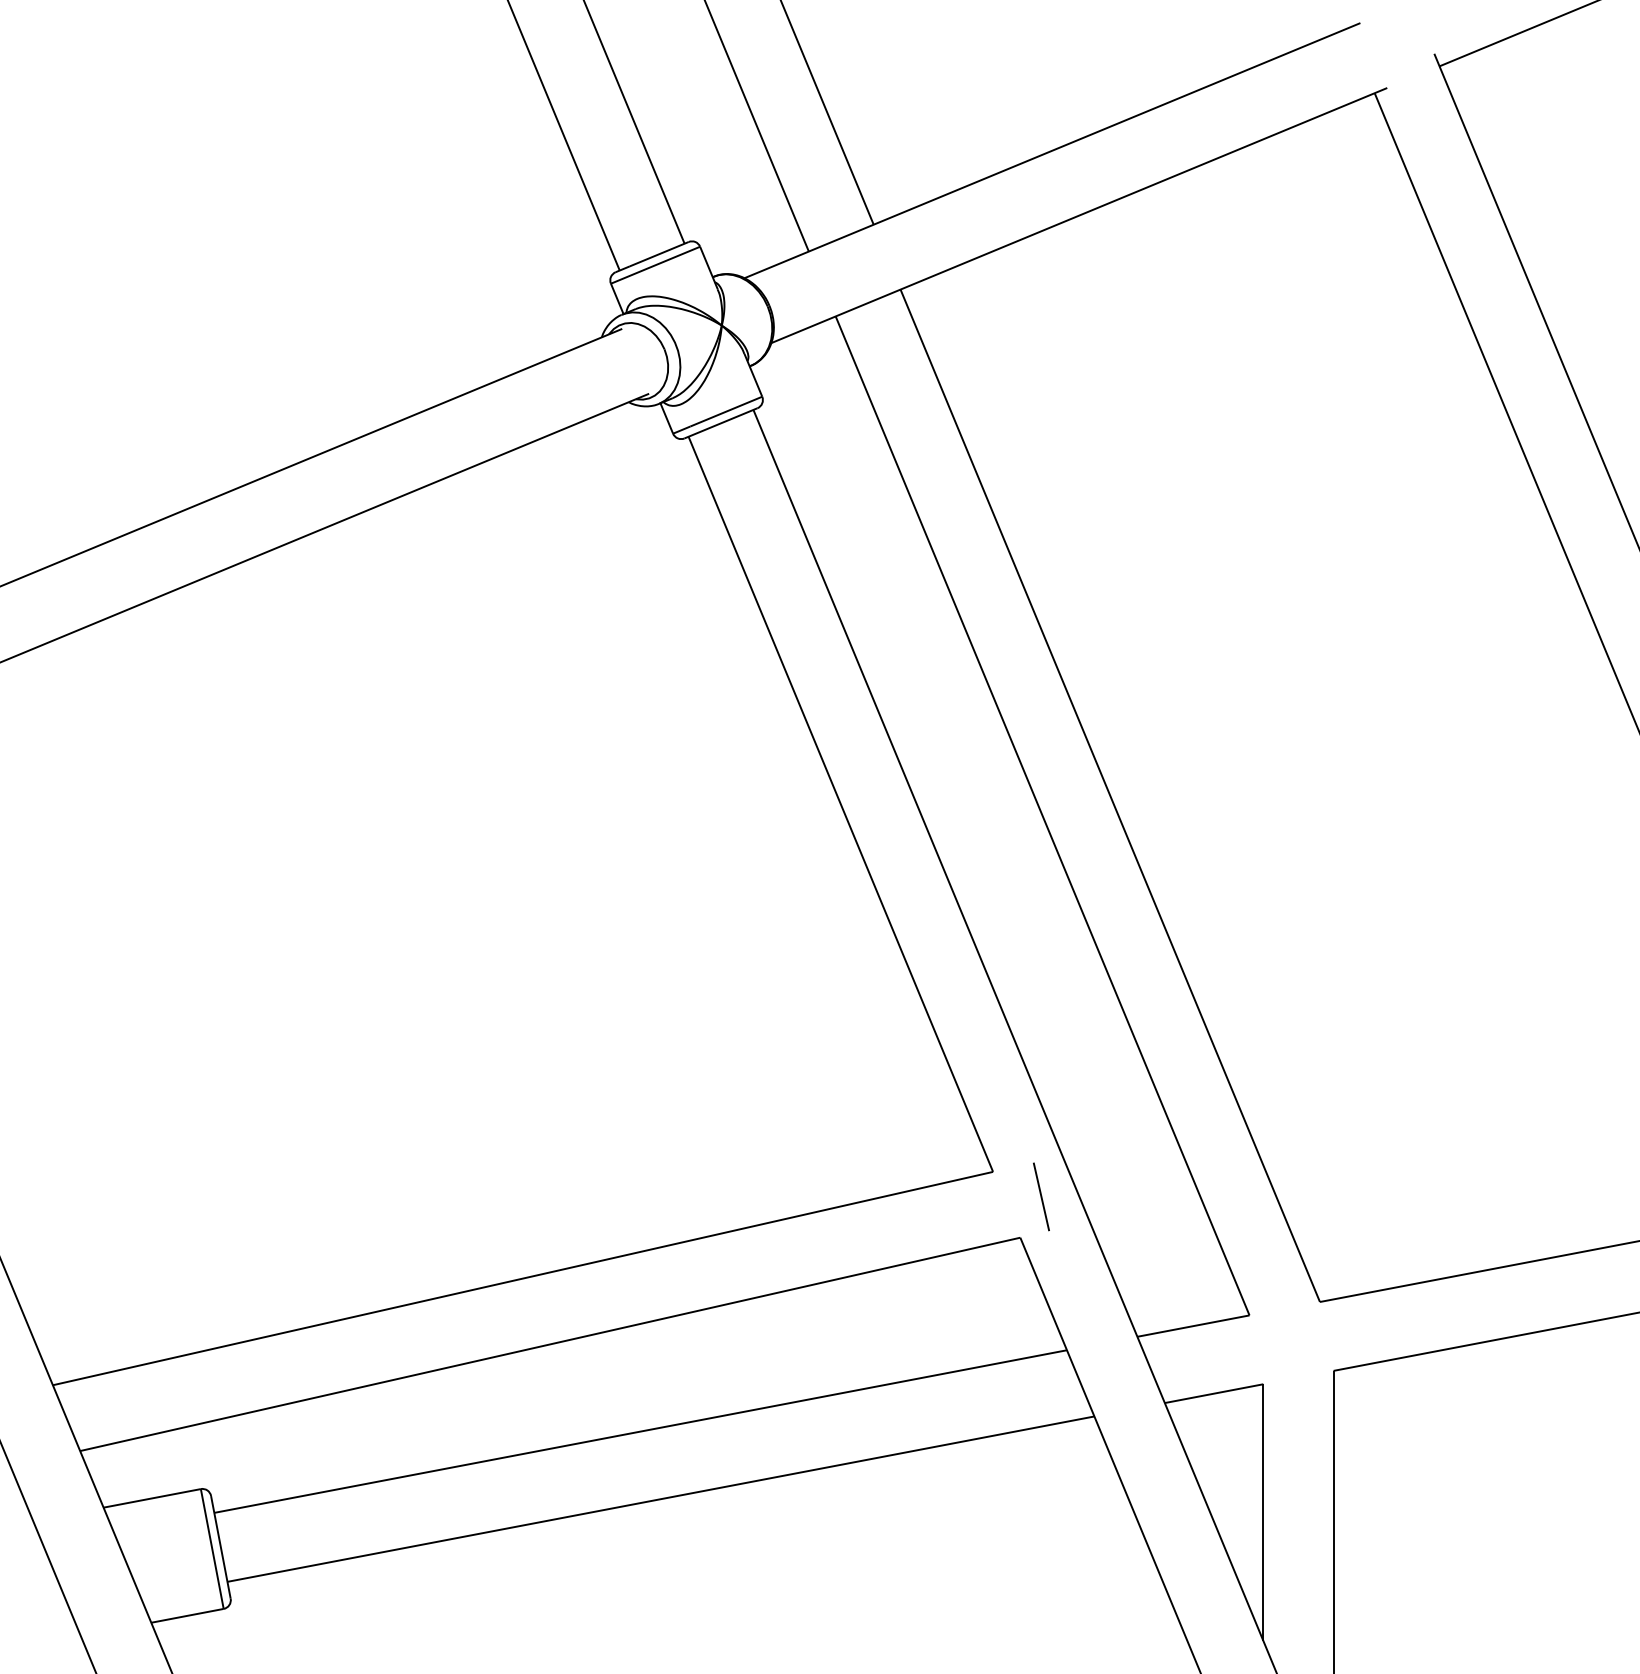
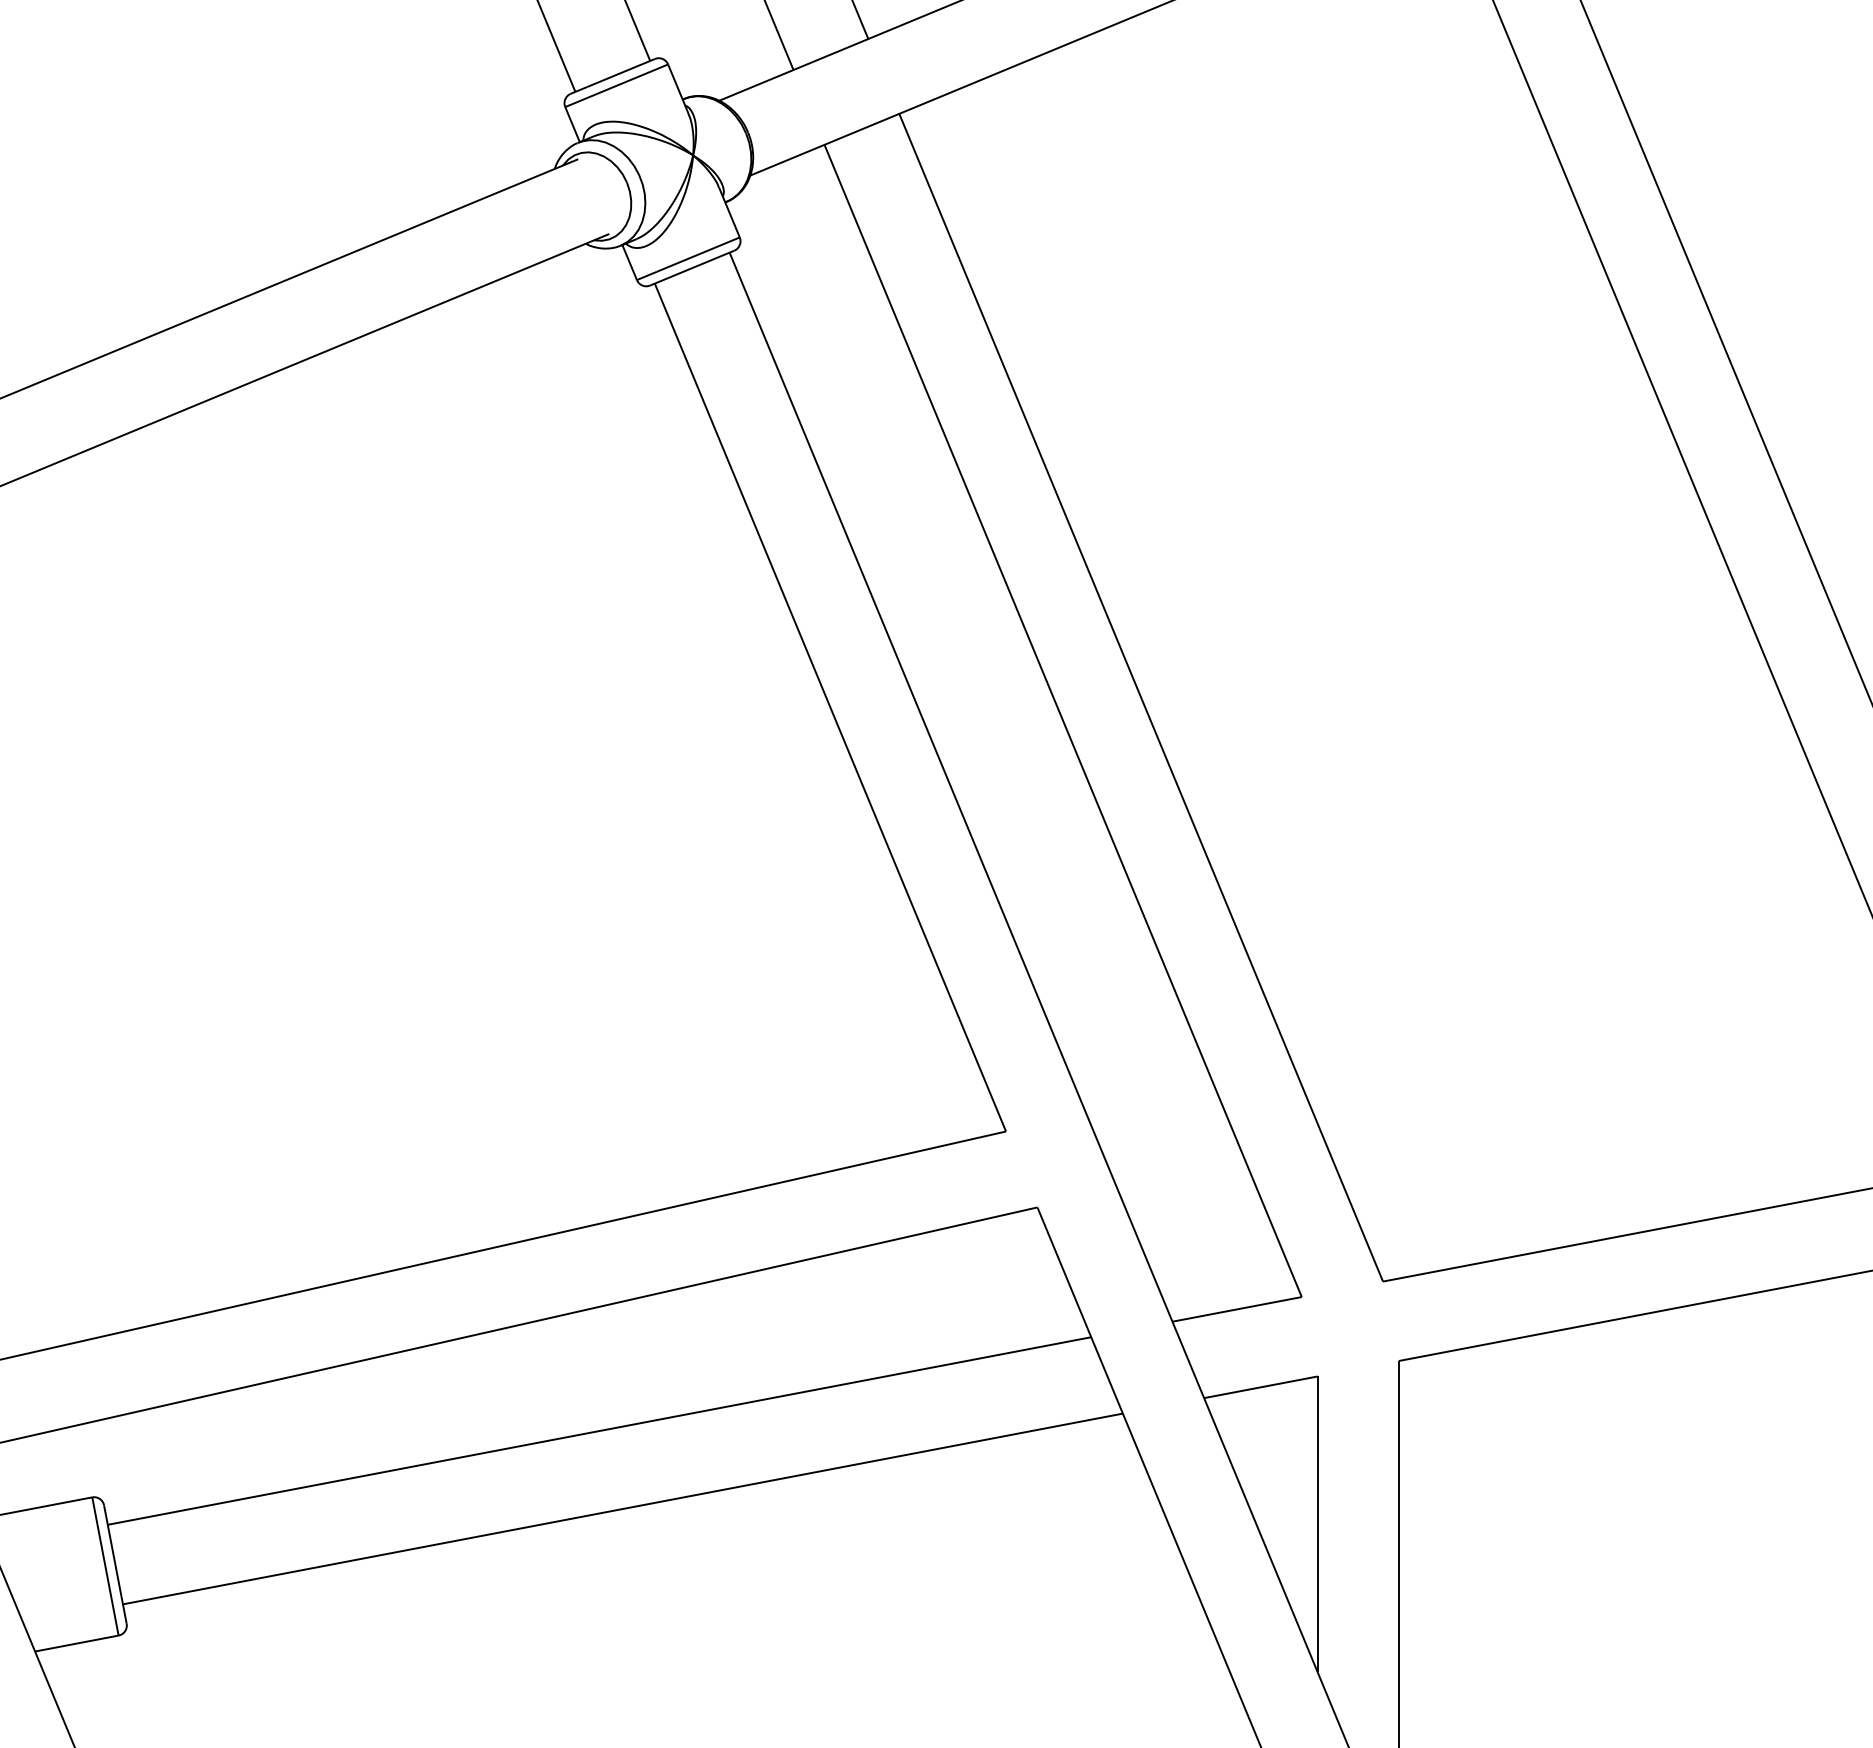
line: (1041, 1196) -> (1061, 1159), removed

